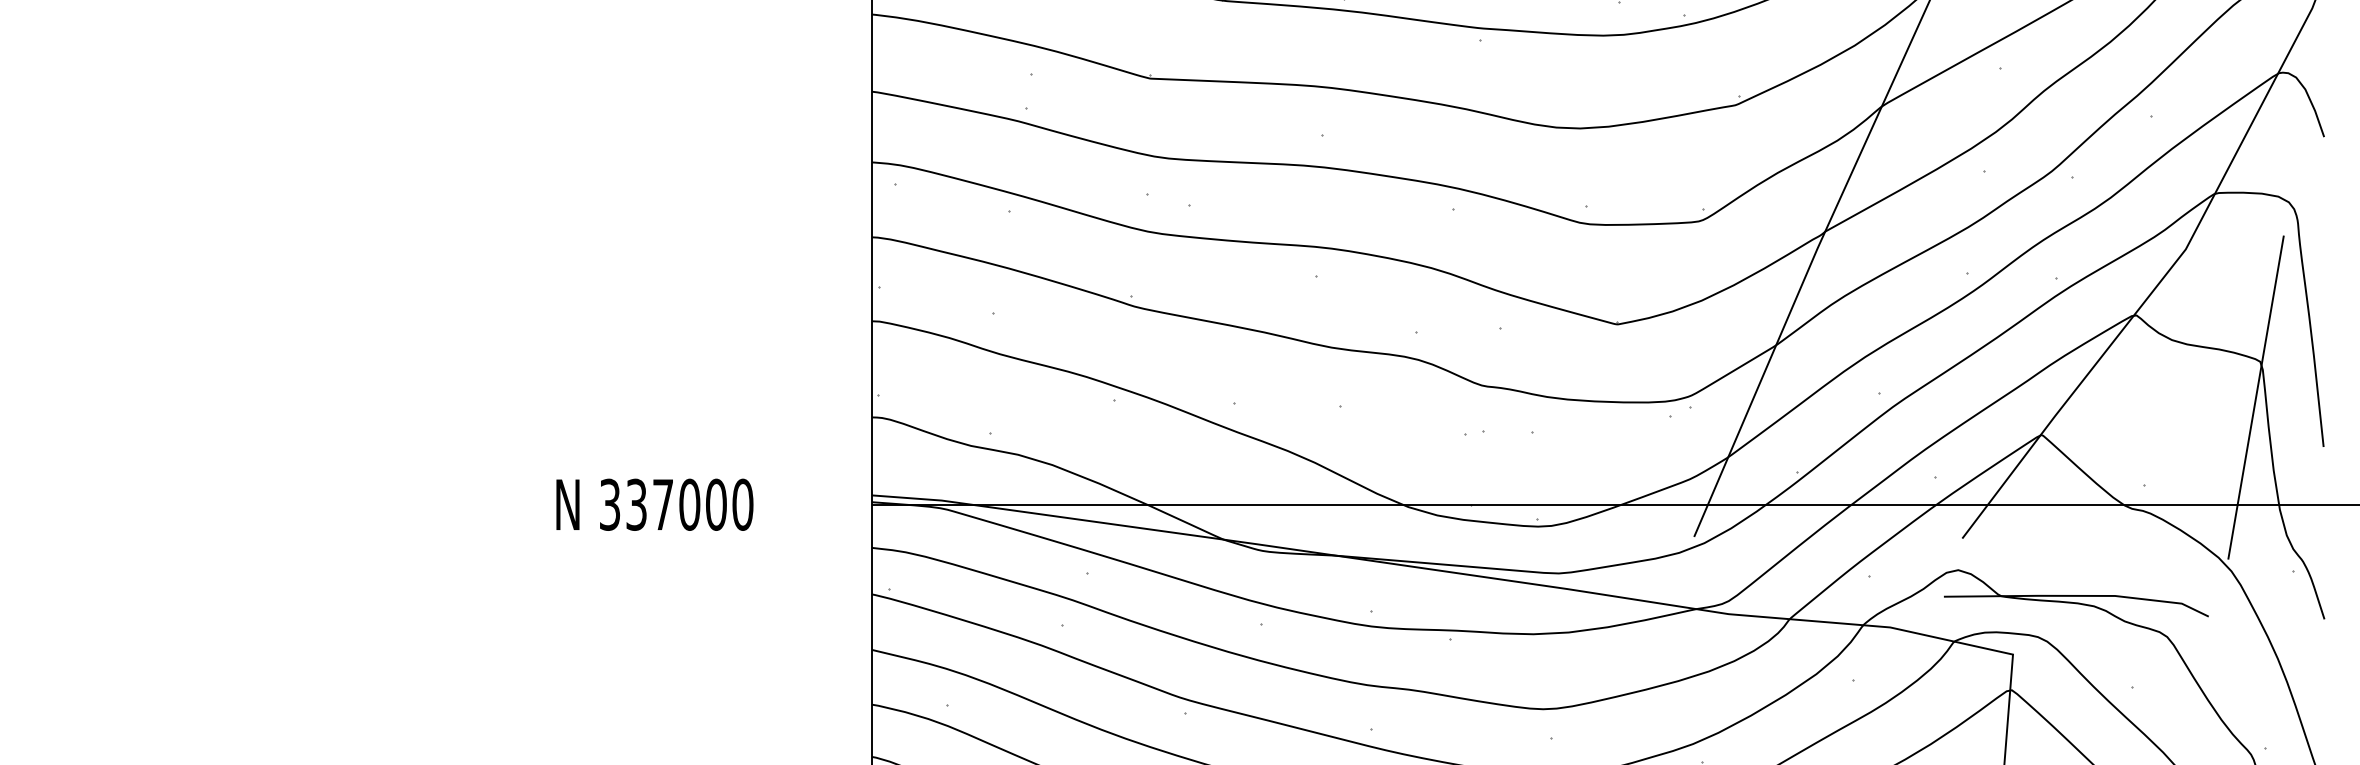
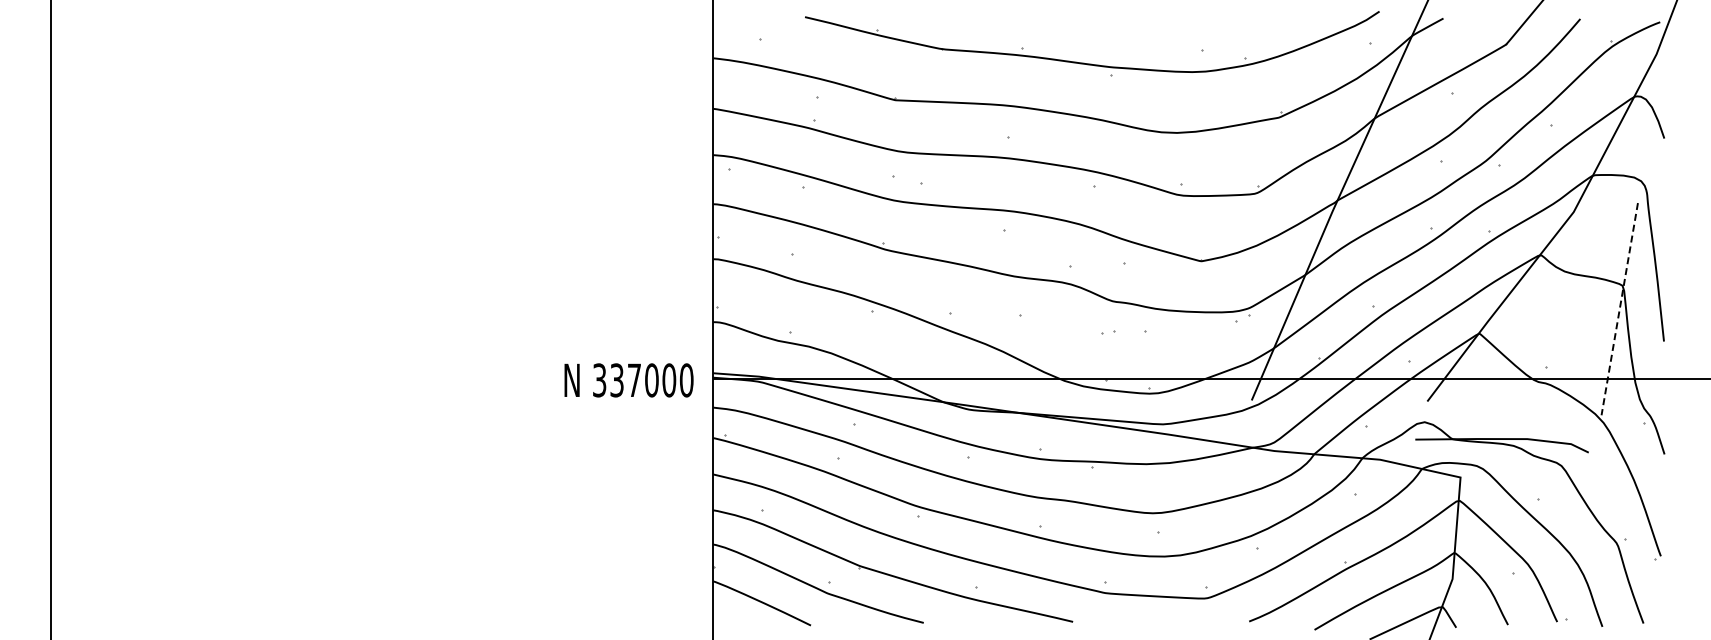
line: (2255, 398) -> (1619, 309), solid -> dashed
text: (654, 504) -> (628, 380), moved

